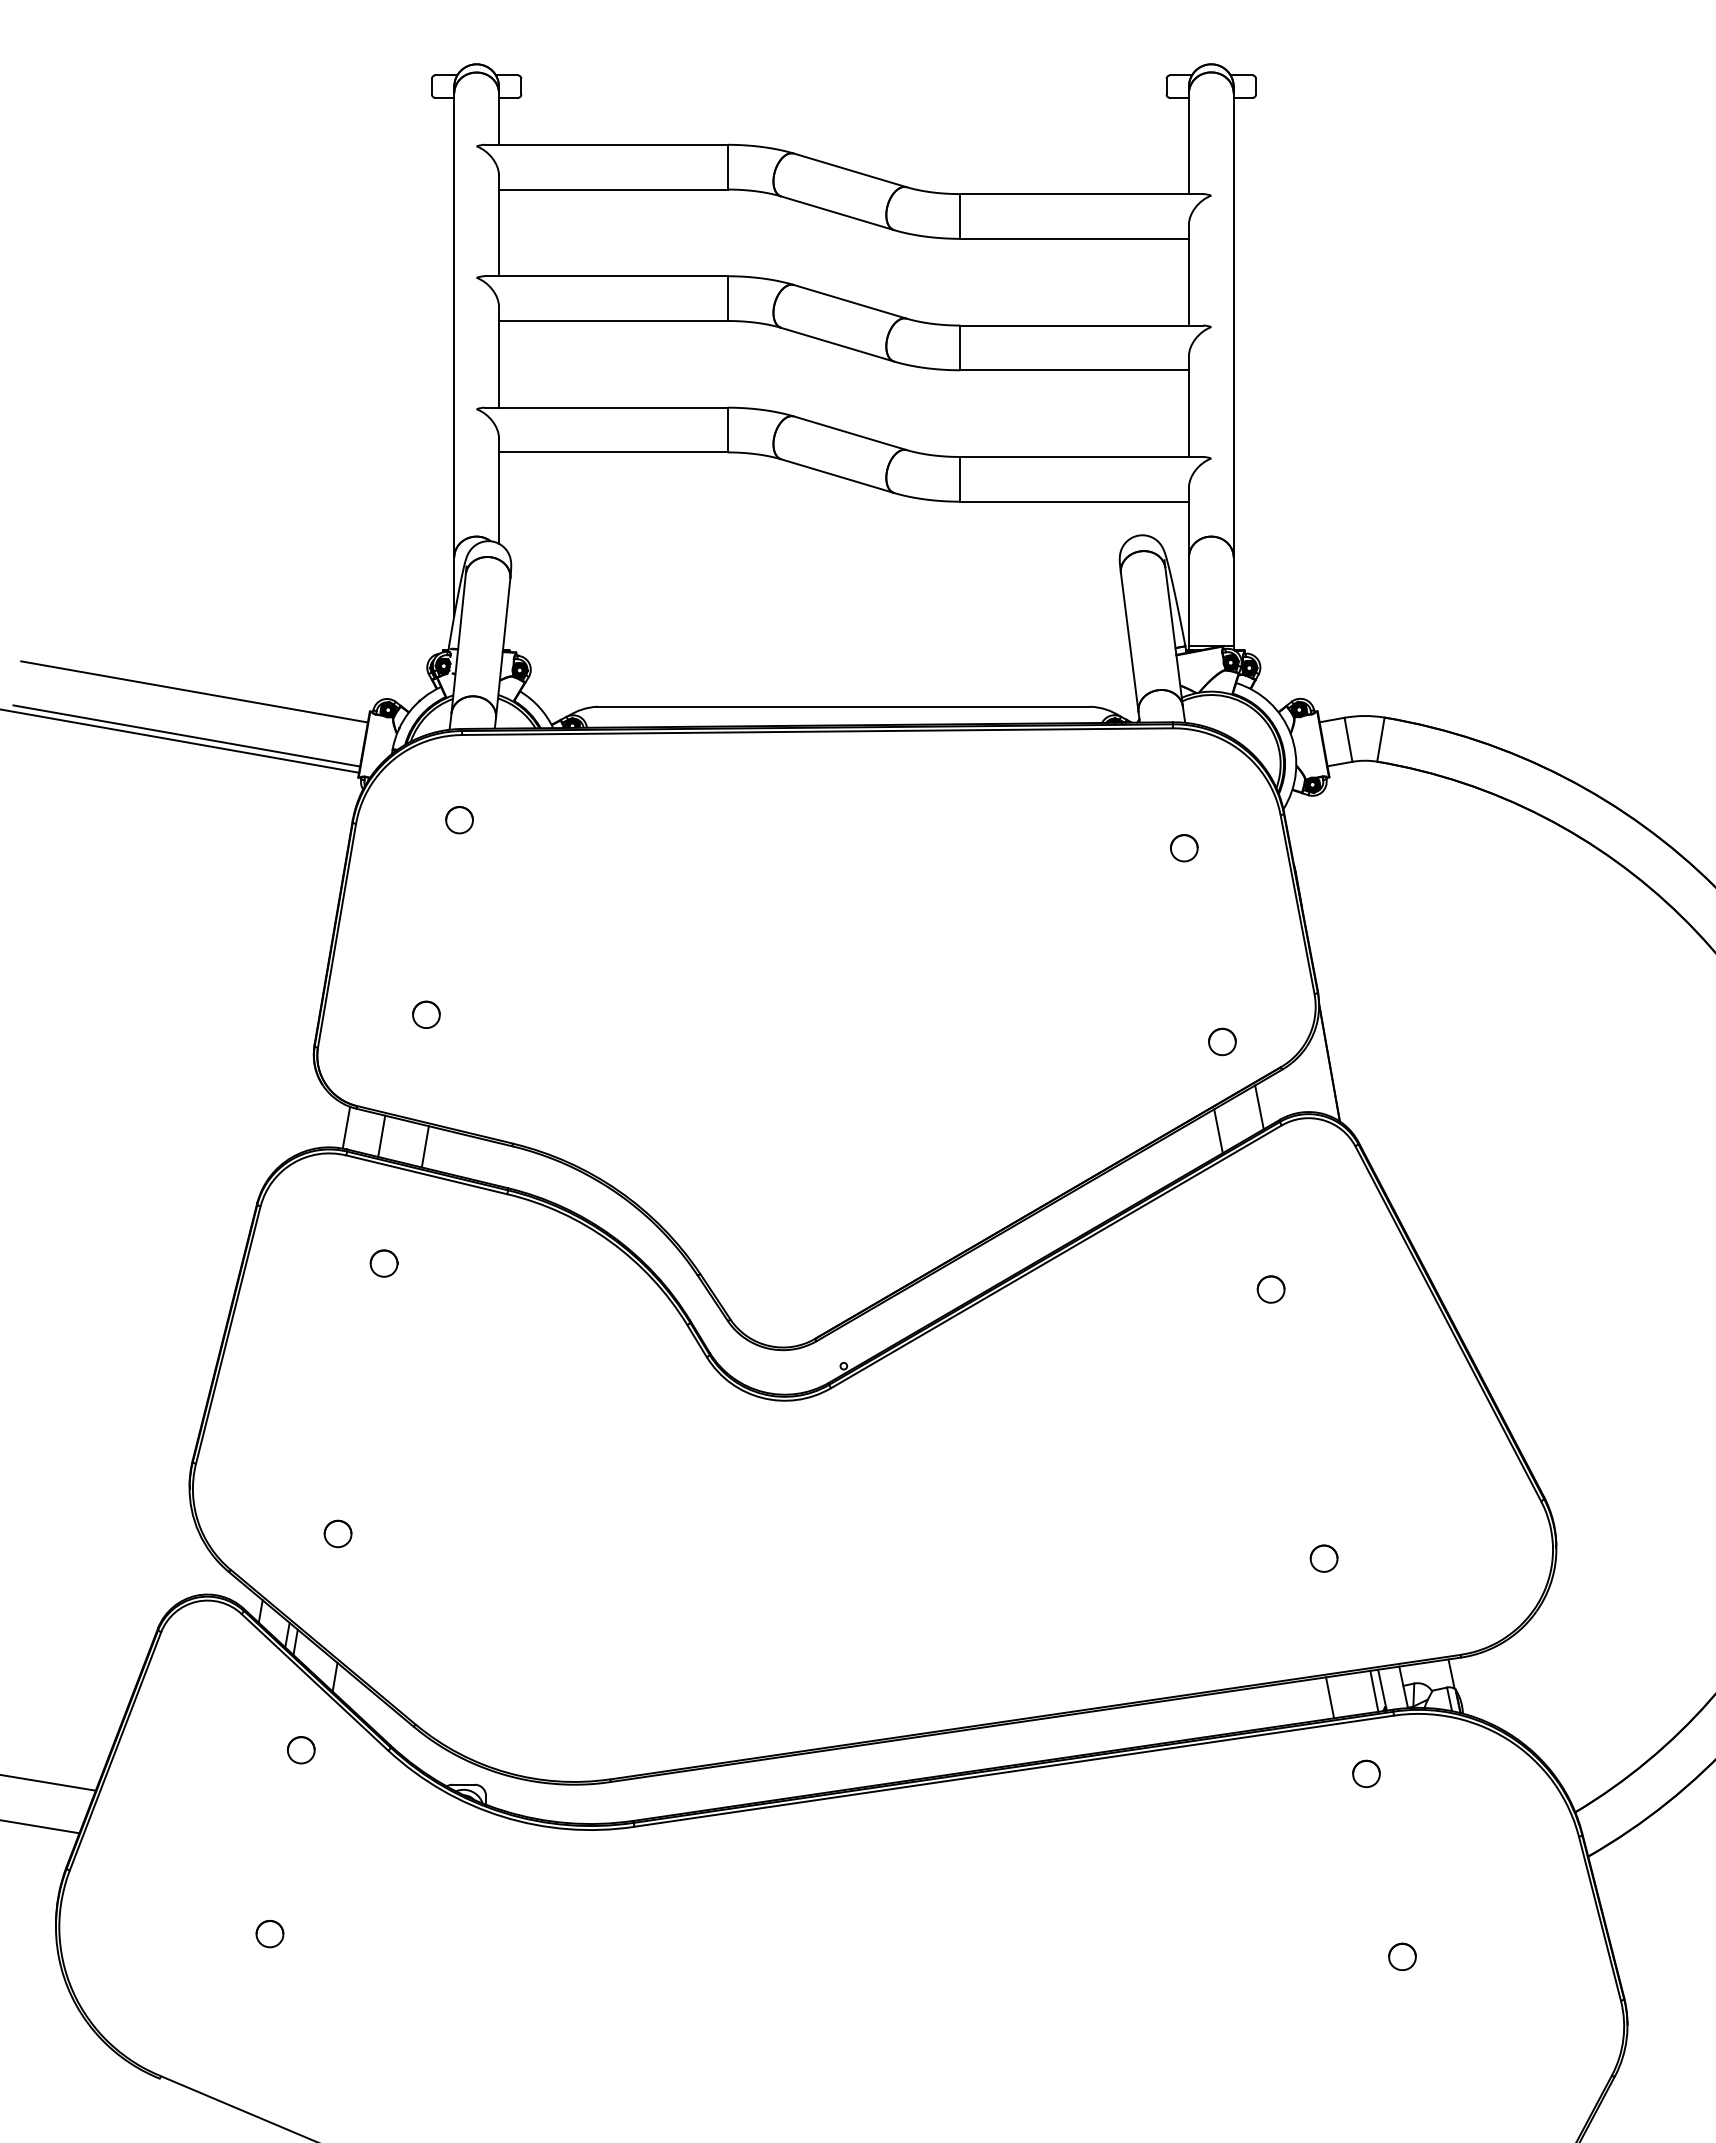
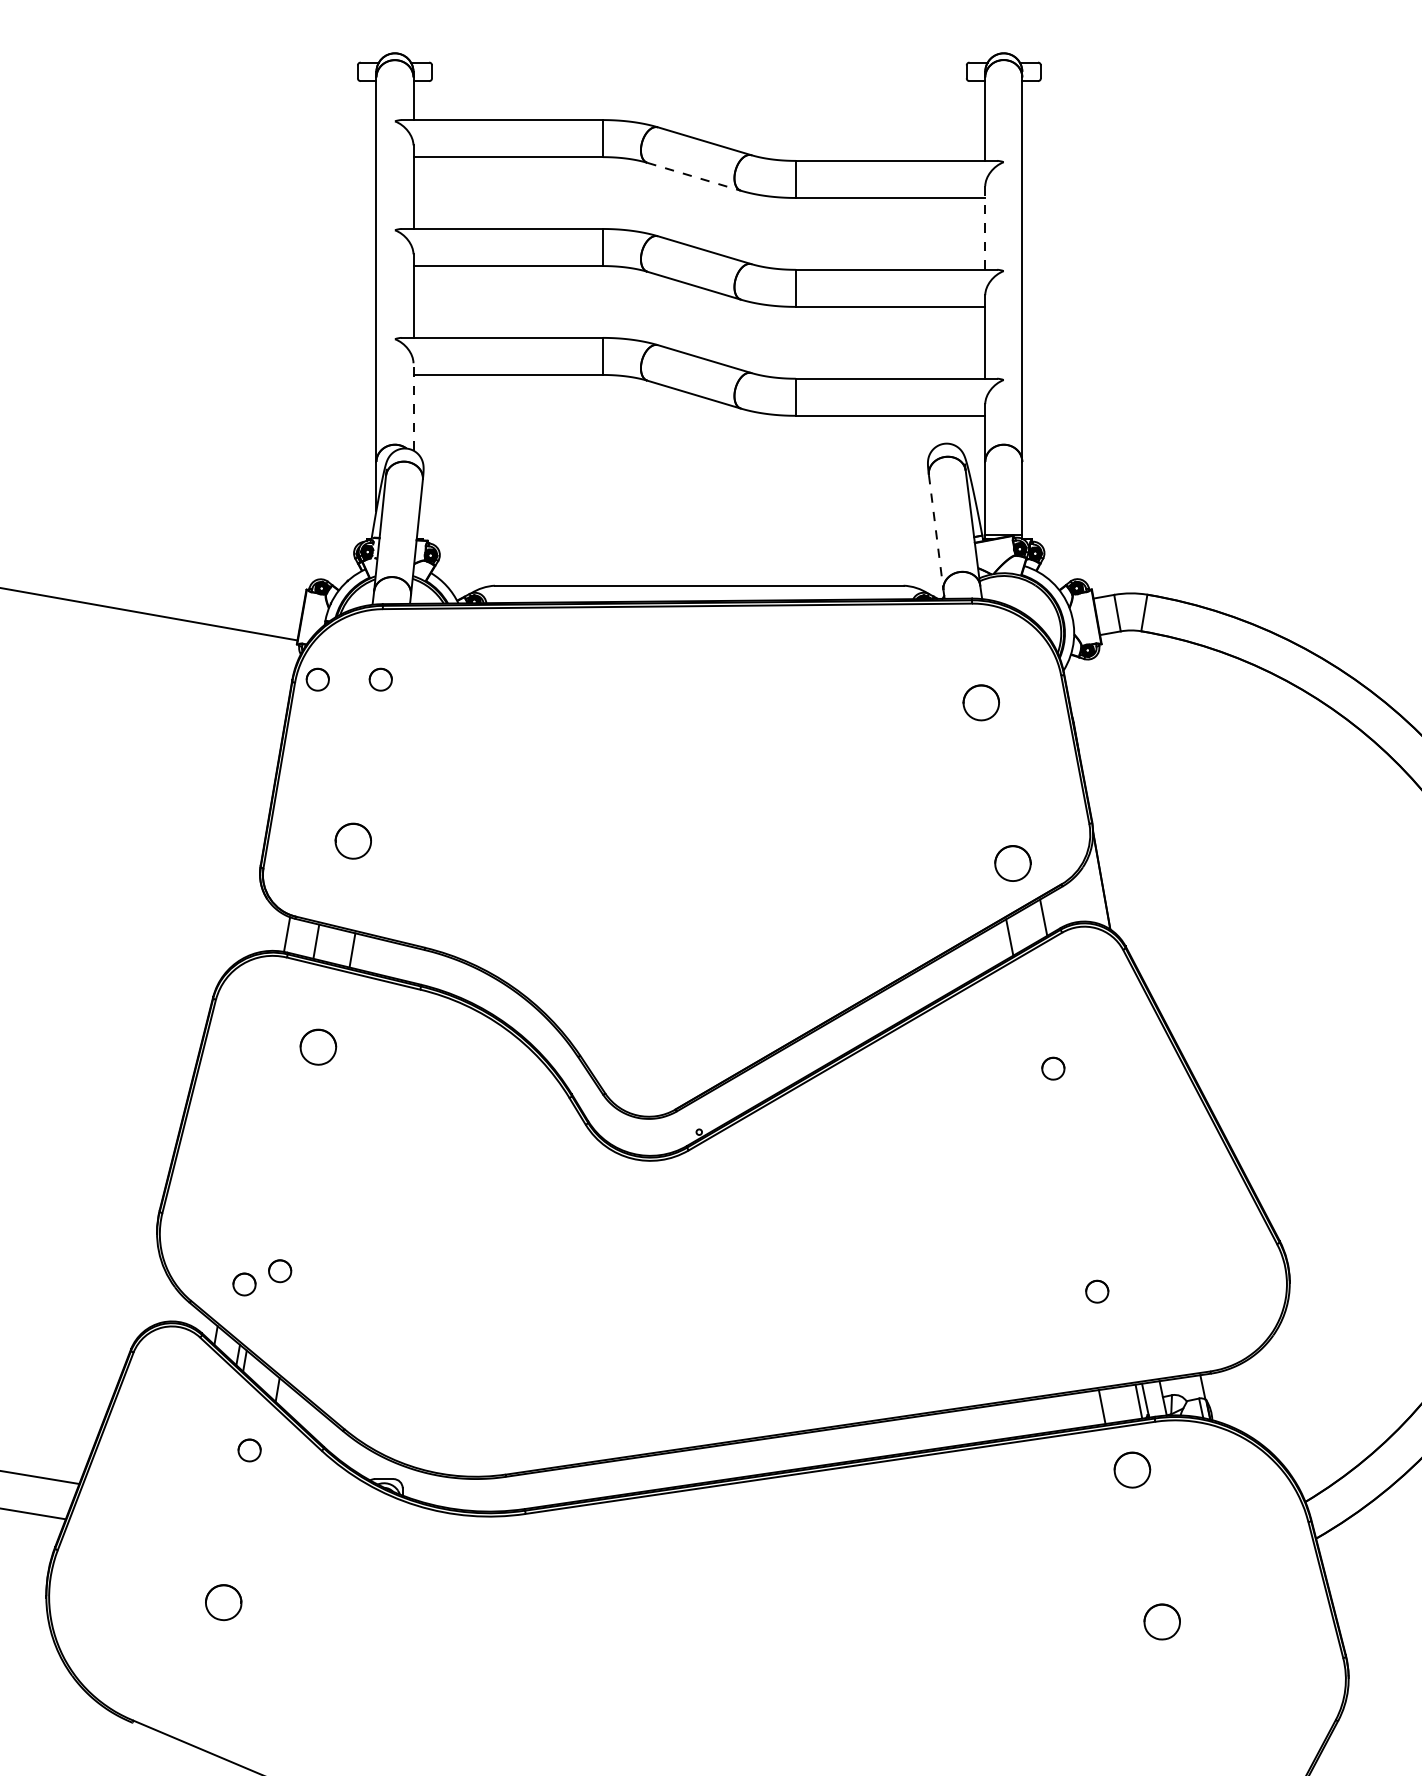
line: (837, 213) -> (694, 176), solid -> dashed
line: (1188, 275) -> (984, 228), solid -> dashed
line: (499, 491) -> (413, 407), solid -> dashed
line: (1129, 643) -> (935, 533), solid -> dashed
line: (194, 691) -> (161, 573), removed
line: (186, 735) -> (154, 609), removed
part: (383, 820) -> (317, 679), added
part: (1184, 848) -> (981, 703), size x1.6
part: (426, 1014) -> (353, 840), size x1.6
part: (1222, 1041) -> (1013, 863), size x1.6
part: (383, 1263) -> (317, 1047), size x1.6
part: (294, 1549) -> (244, 1284), added
part: (1366, 1773) -> (1132, 1469), size x1.6
part: (269, 1934) -> (223, 1603), size x1.6
part: (1402, 1956) -> (1162, 1621), size x1.6

